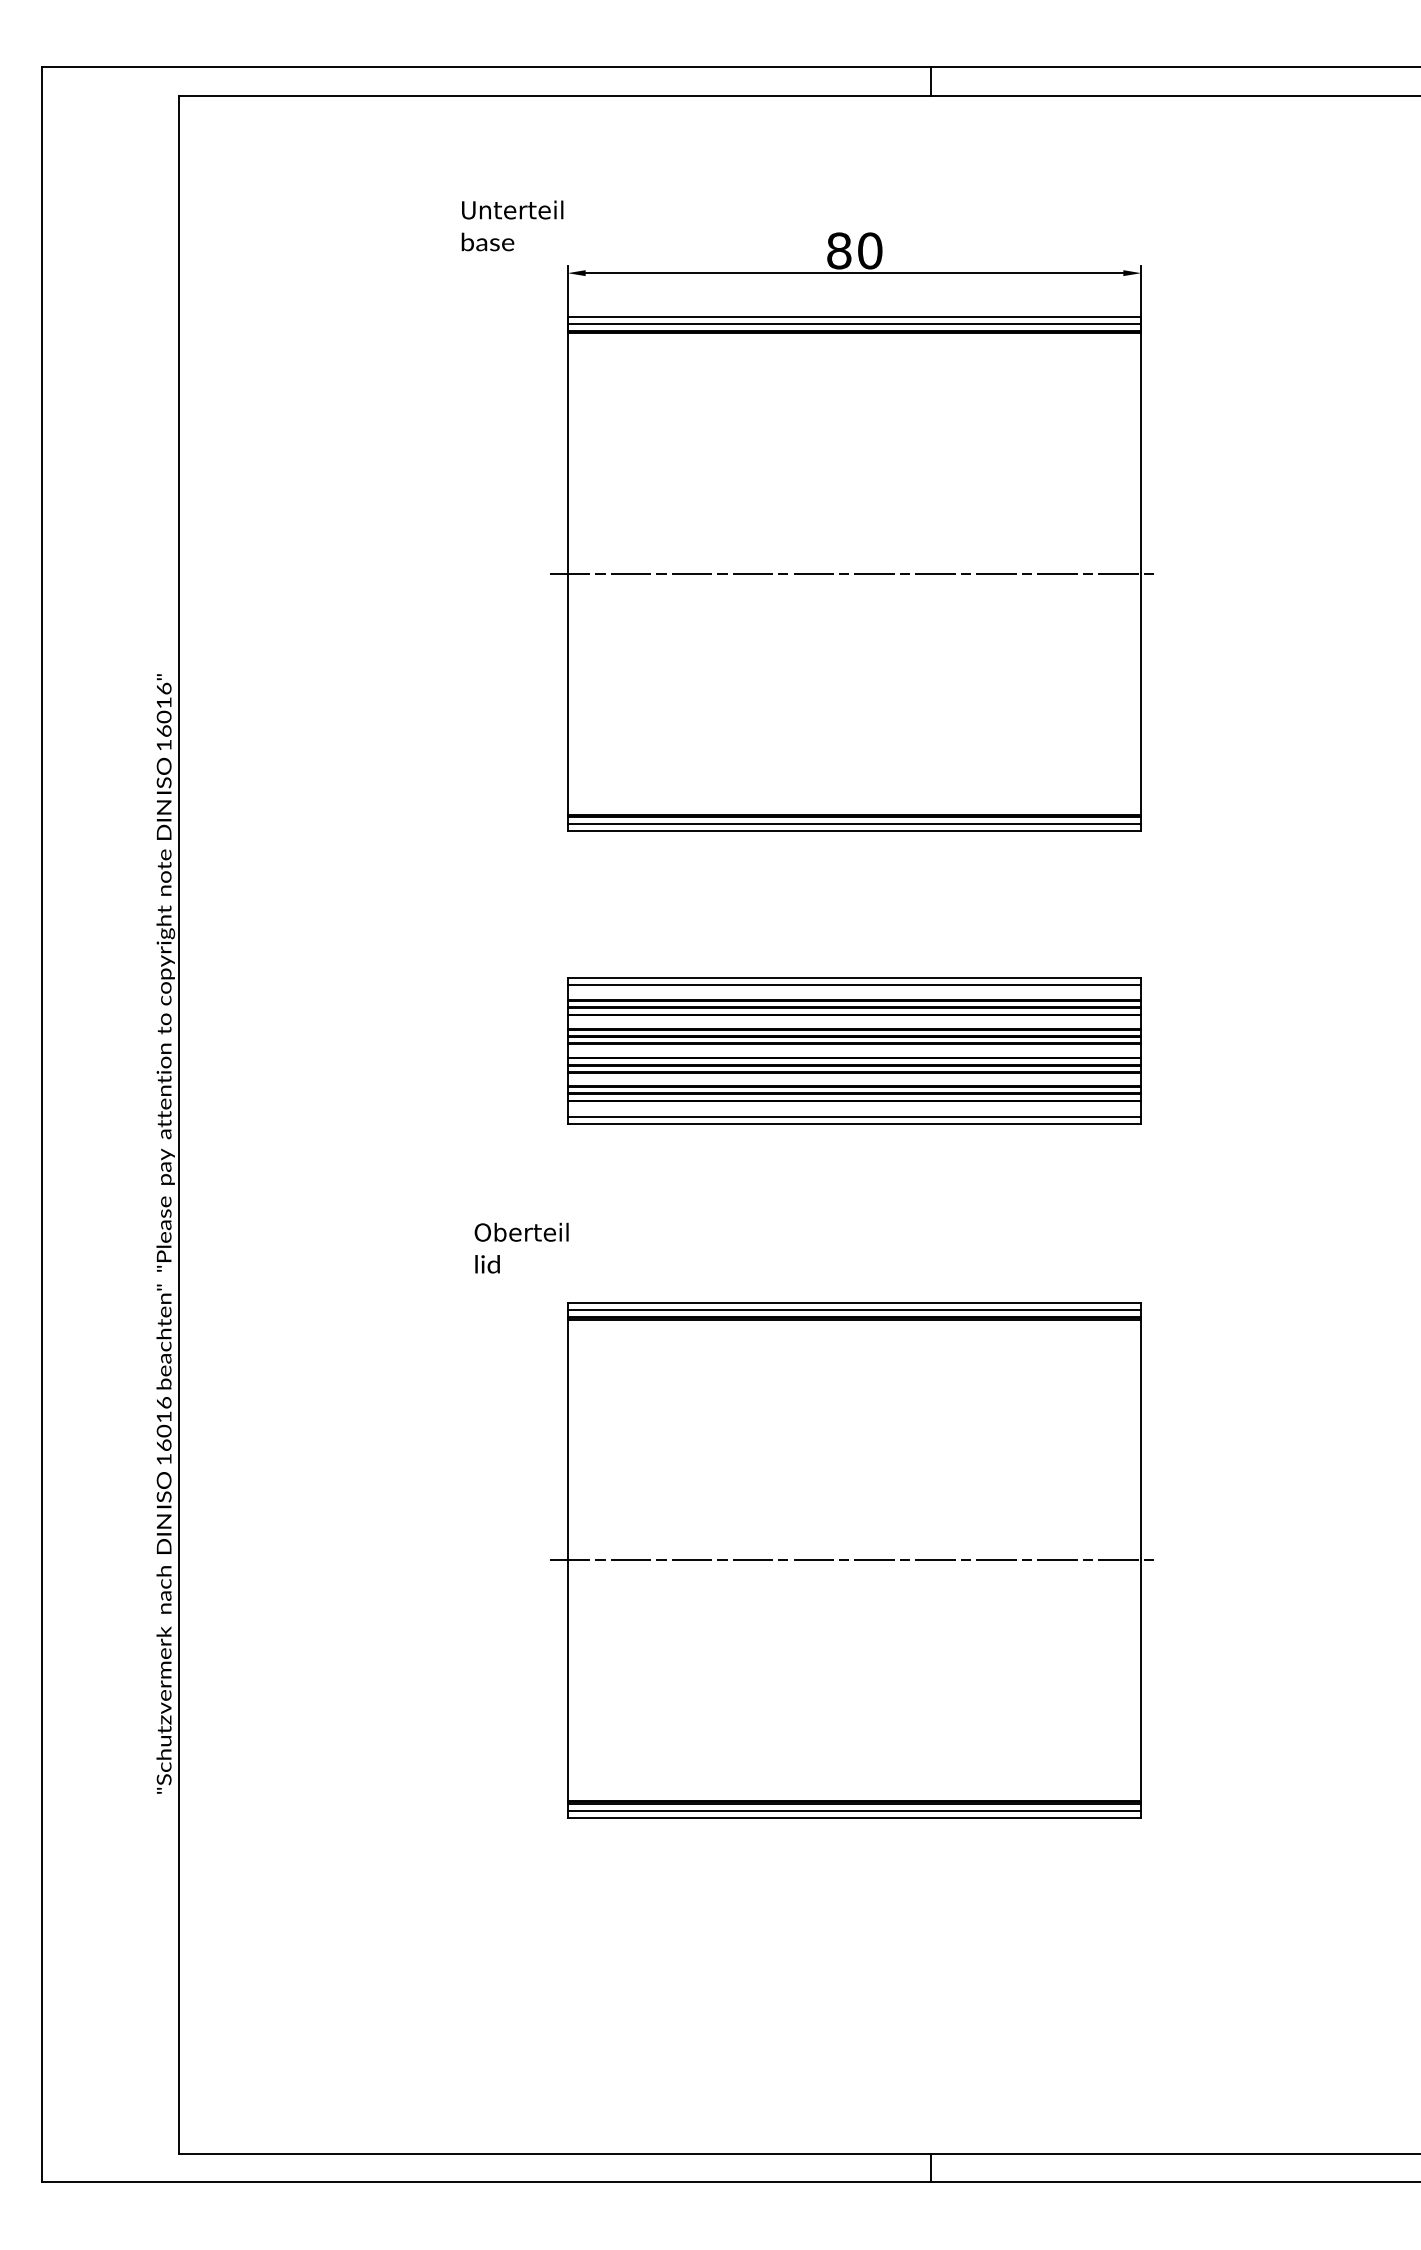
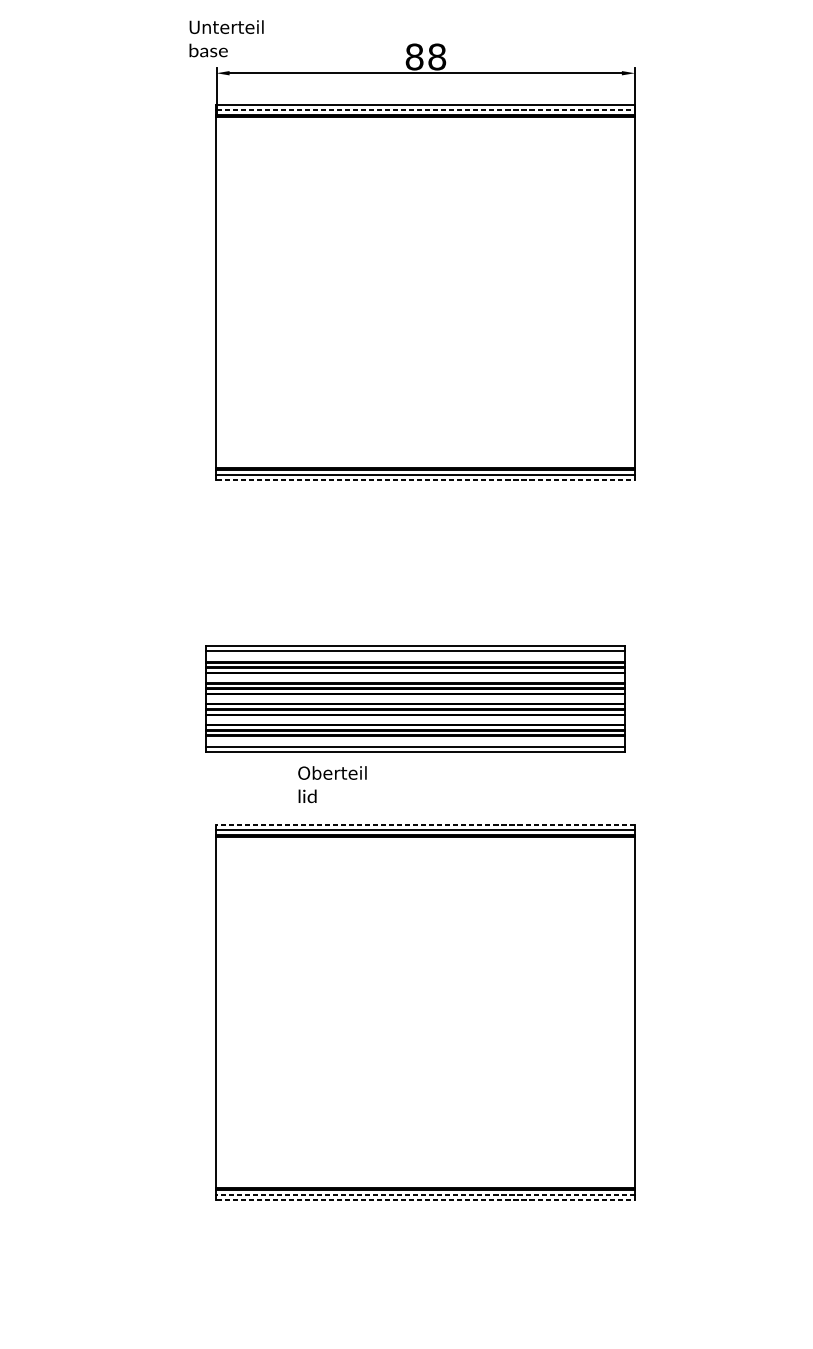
text: (512, 225) -> (226, 38), moved
text: (870, 250) -> (437, 56), 80 -> 88
line: (854, 323) -> (425, 109), solid -> dashed
line: (854, 573) -> (425, 292), removed
line: (854, 831) -> (425, 480), solid -> dashed
part: (854, 1050) -> (415, 698), moved
text: (521, 1247) -> (332, 784), moved
line: (854, 1302) -> (425, 824), solid -> dashed
line: (854, 1560) -> (425, 1012), removed
line: (854, 1810) -> (425, 1194), solid -> dashed
line: (854, 1817) -> (425, 1199), solid -> dashed

